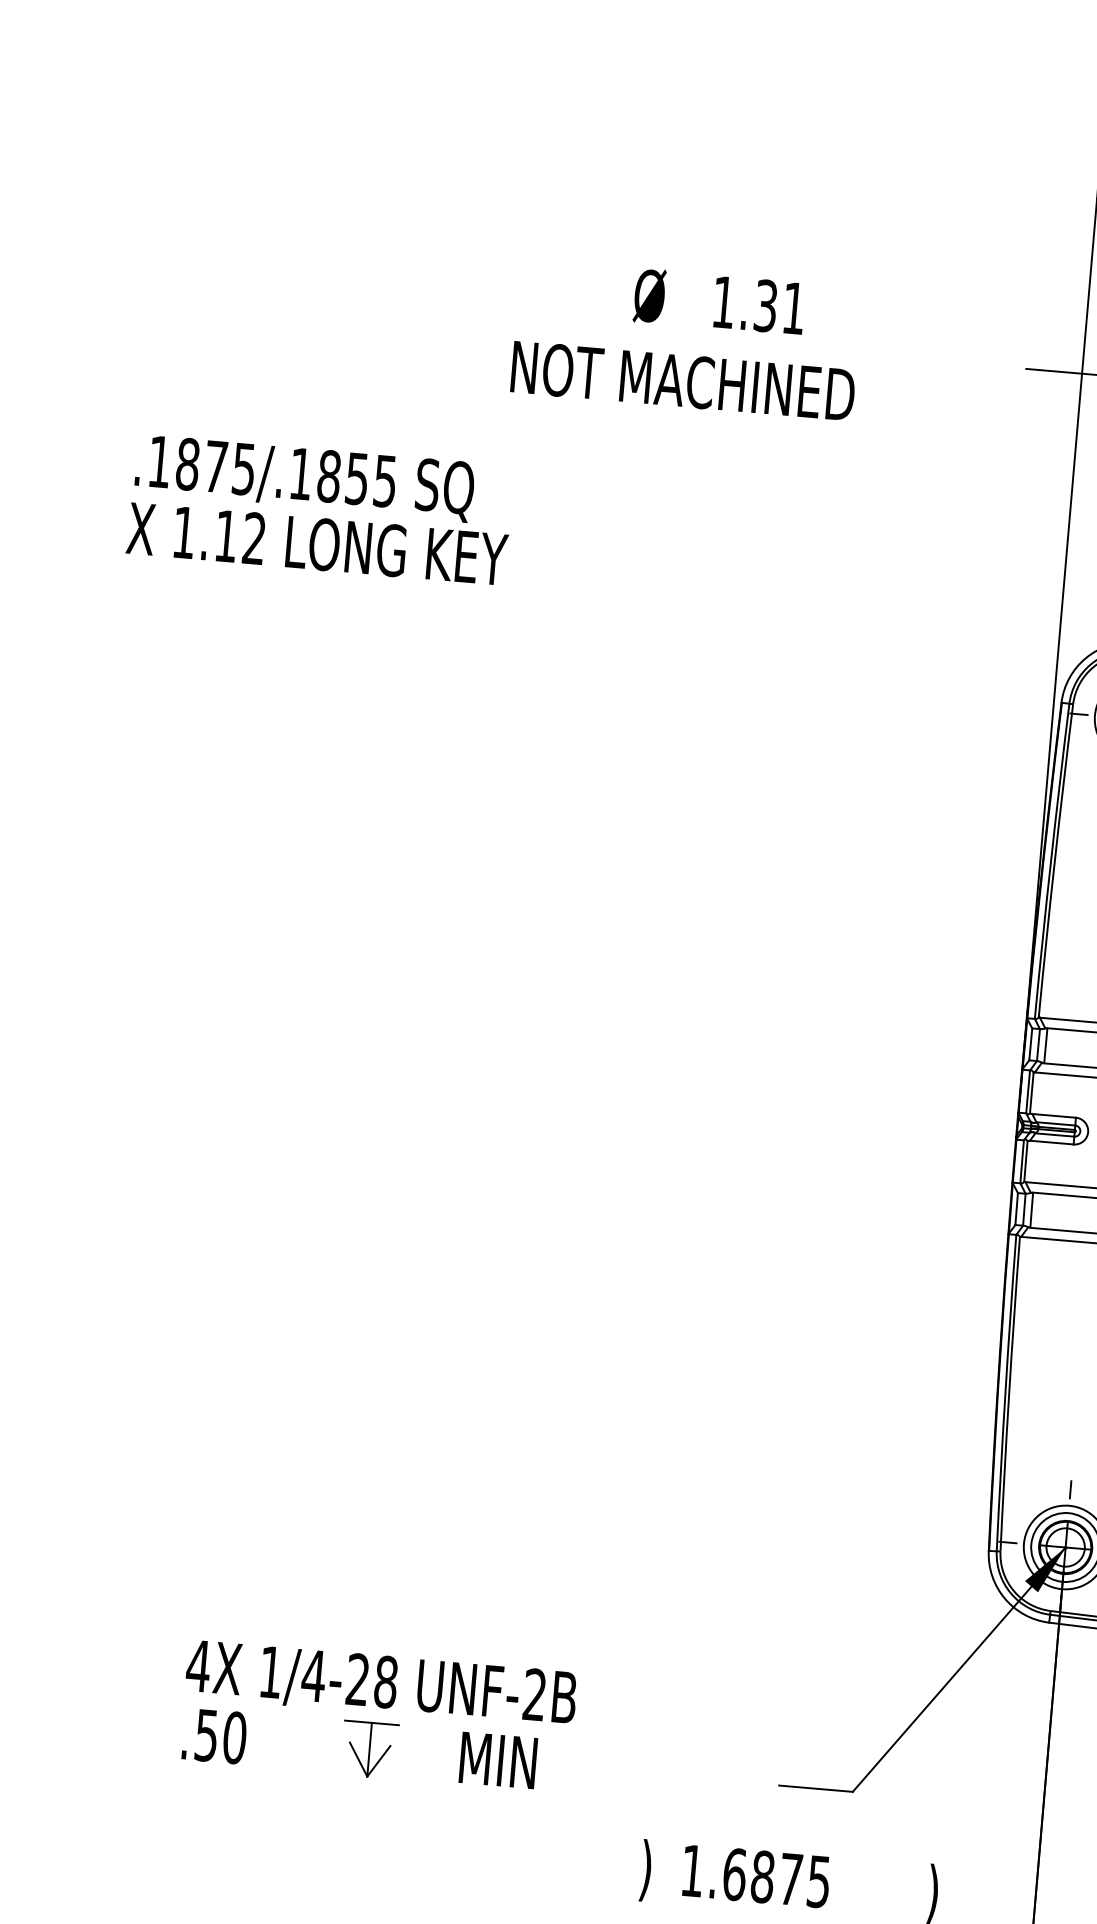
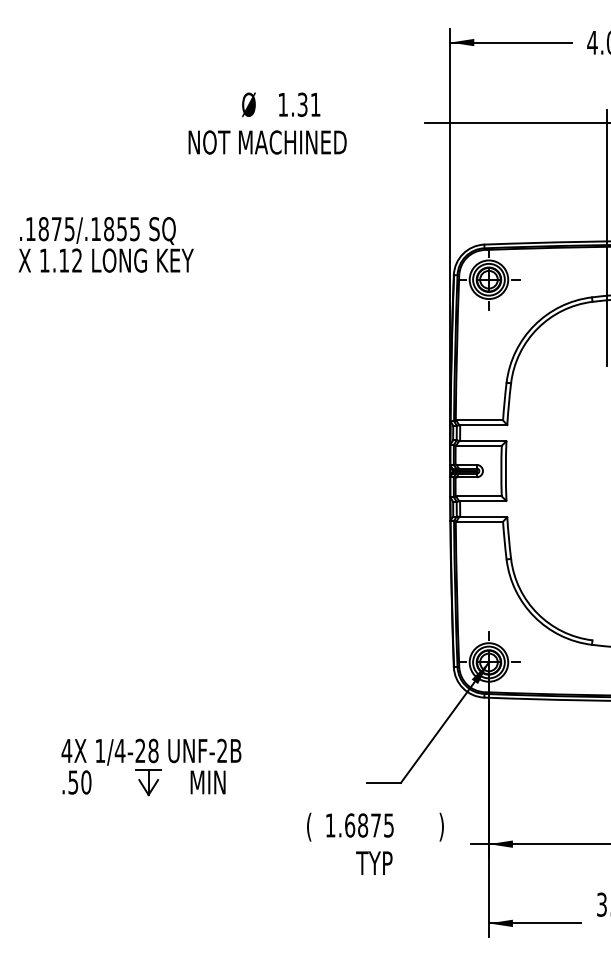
text: (318, 509) -> (105, 244), moved
part: (378, 1717) -> (151, 767), moved
text: (646, 1869) -> (309, 826), ) -> (

